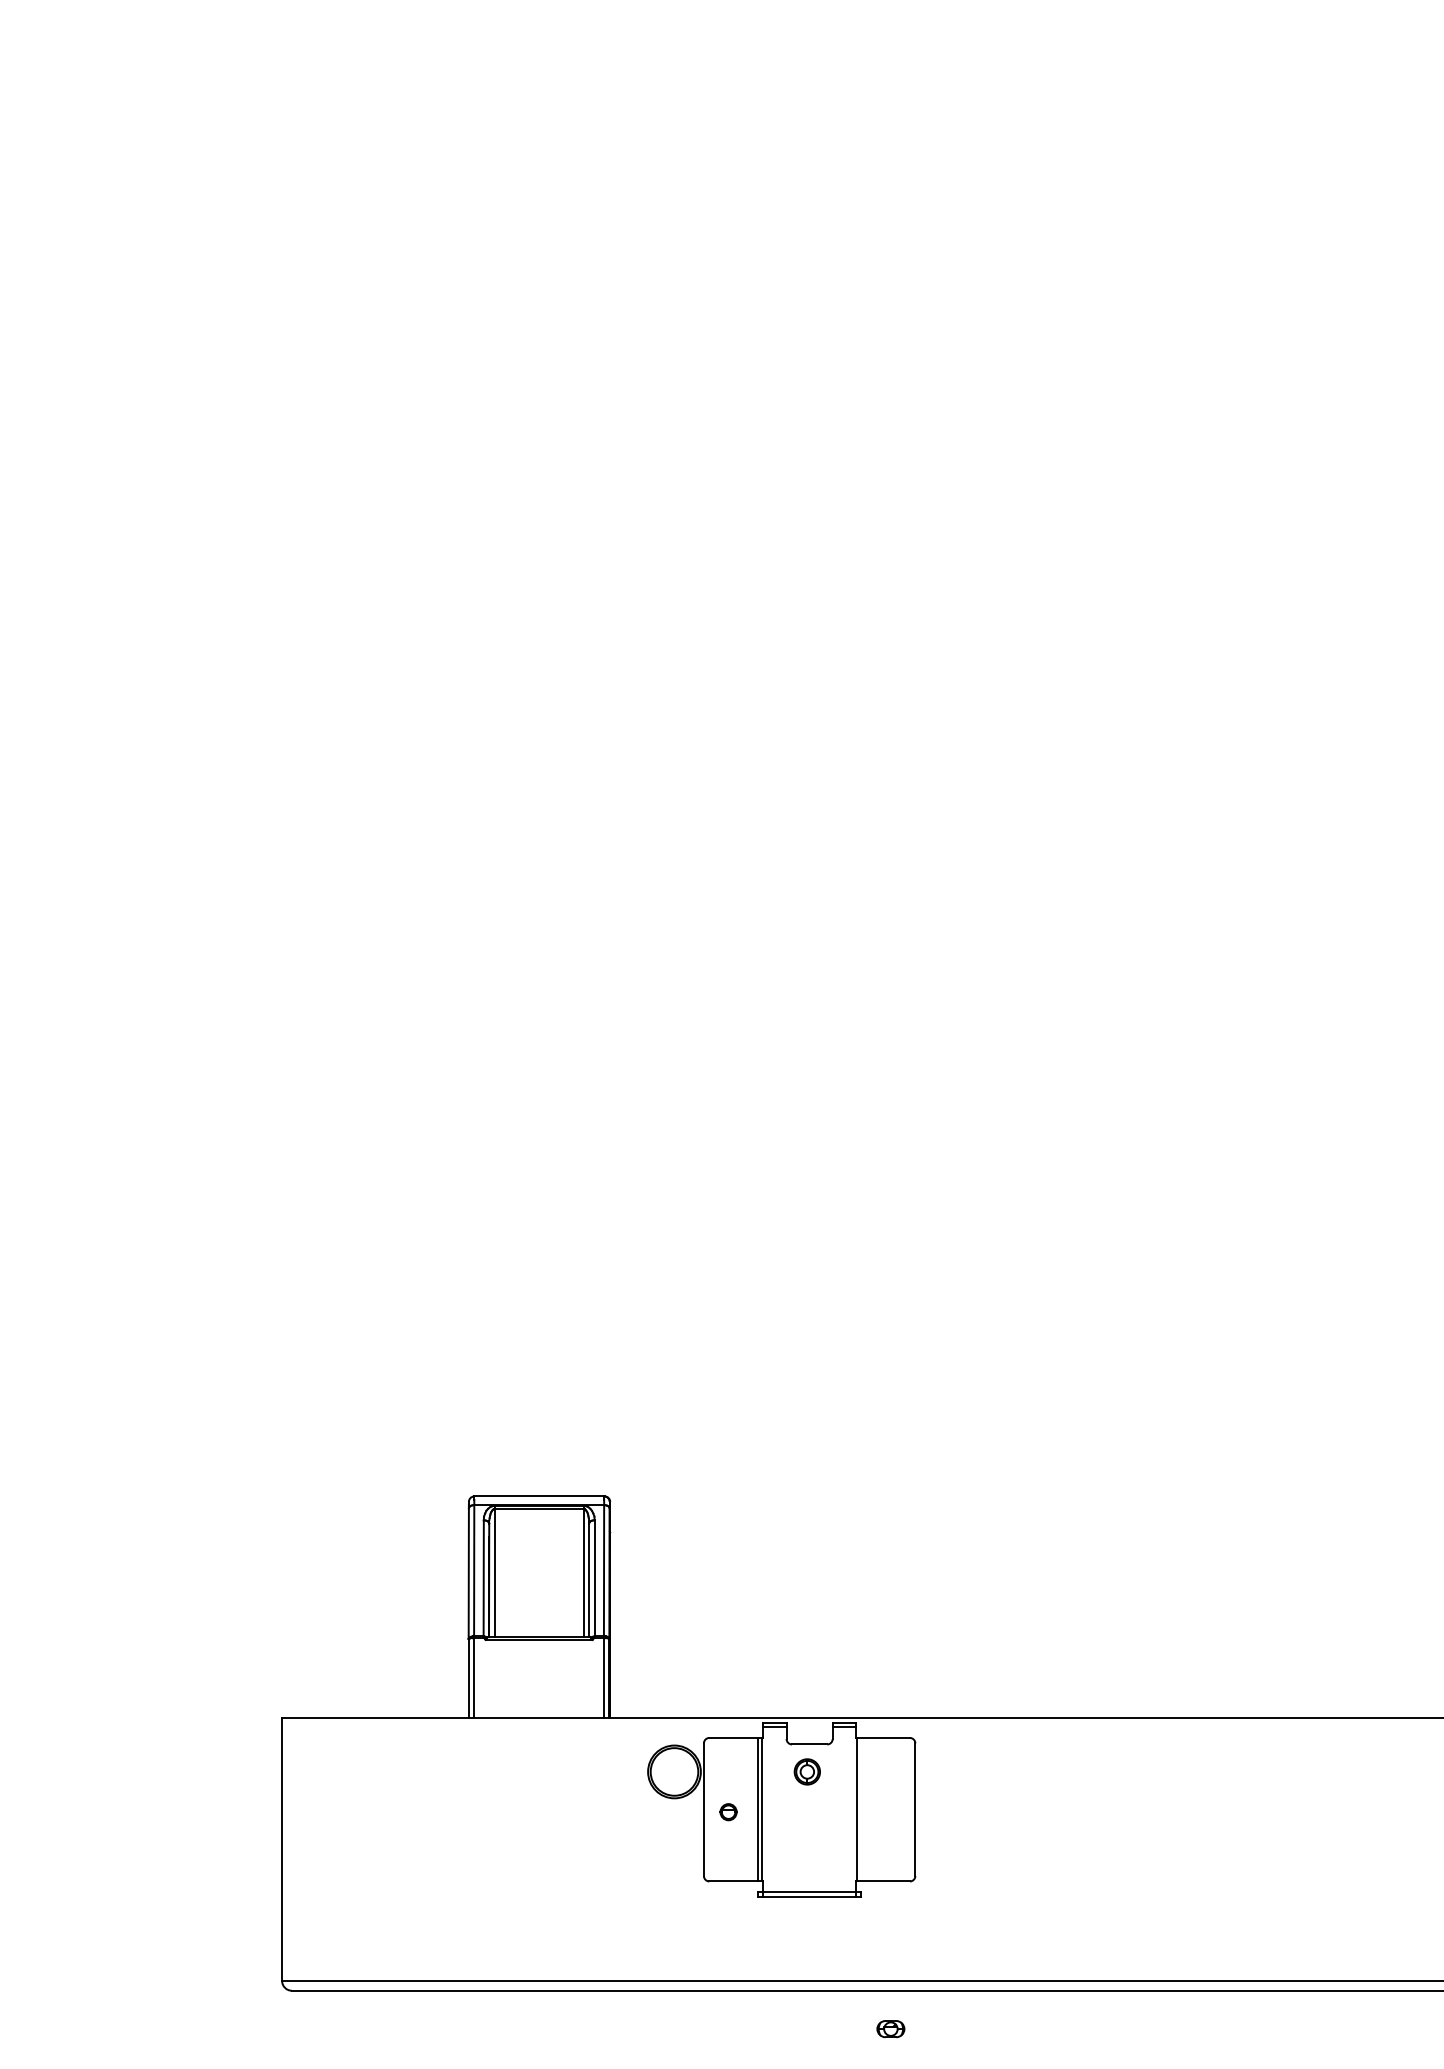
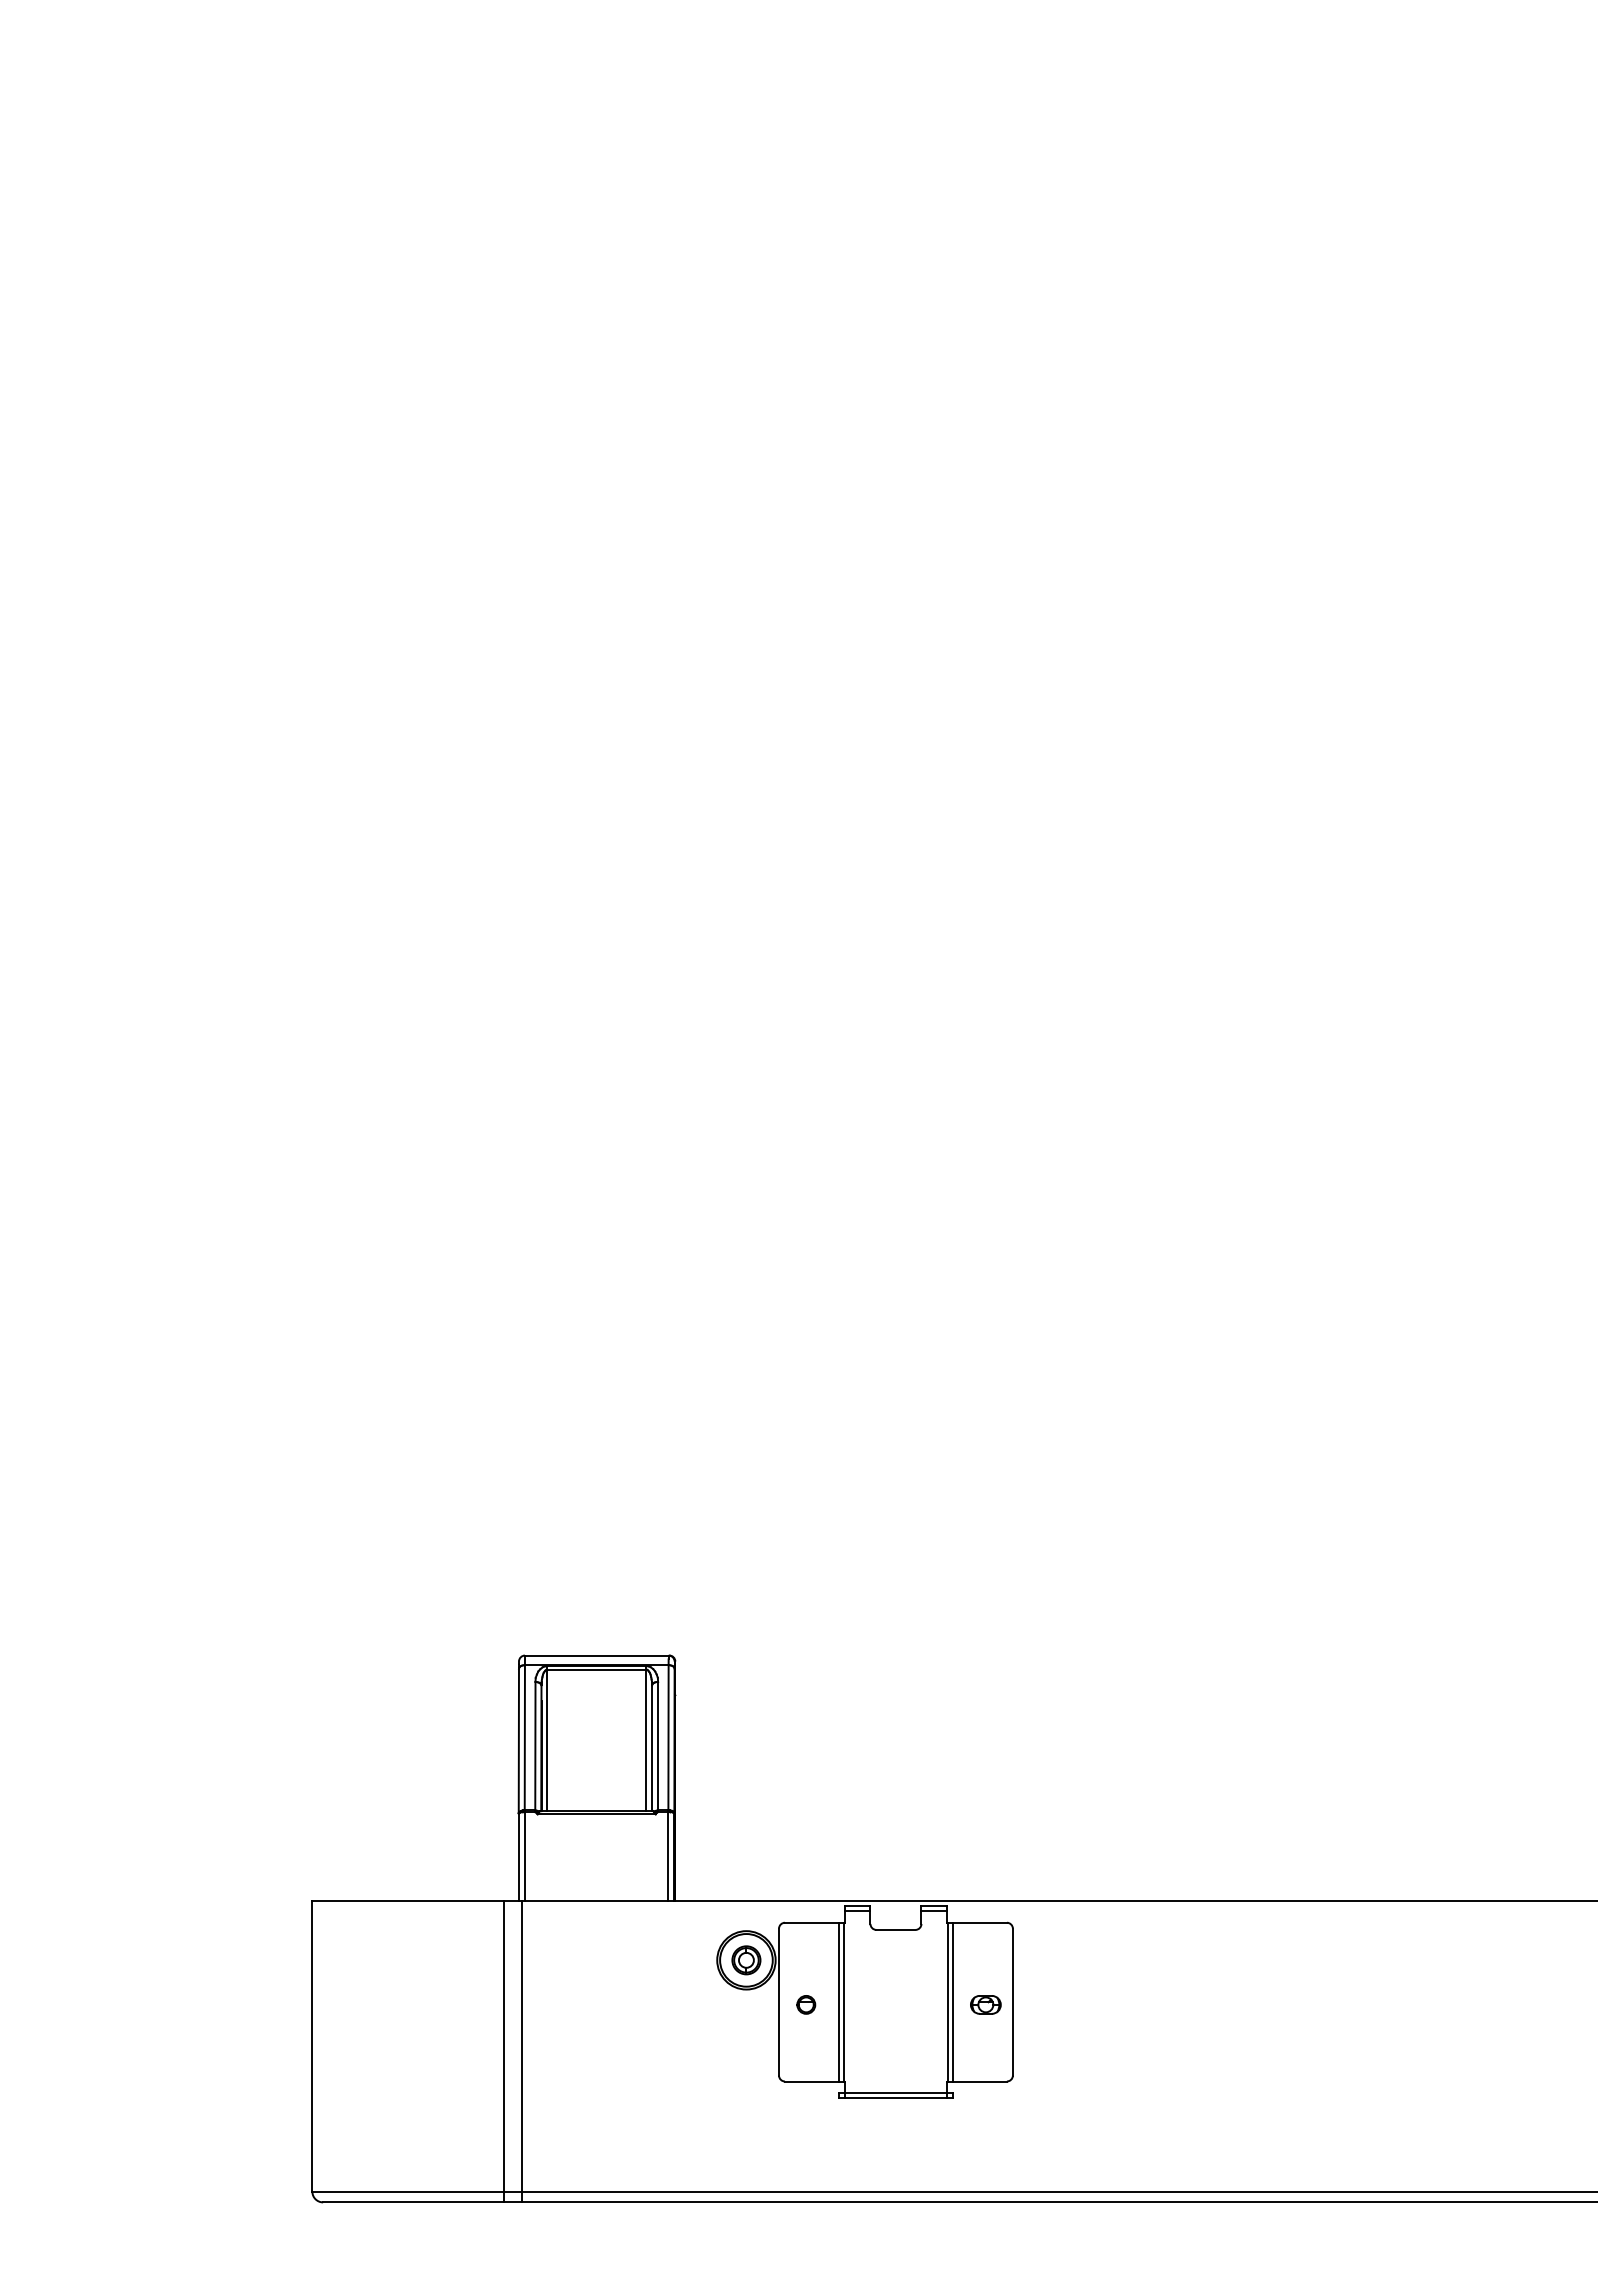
part: (807, 1772) -> (746, 1960), moved
line: (861, 1809) -> (953, 2001), added
line: (454, 1854) -> (503, 2051), added
line: (471, 1854) -> (521, 2051), added
part: (890, 2028) -> (985, 2004), moved

